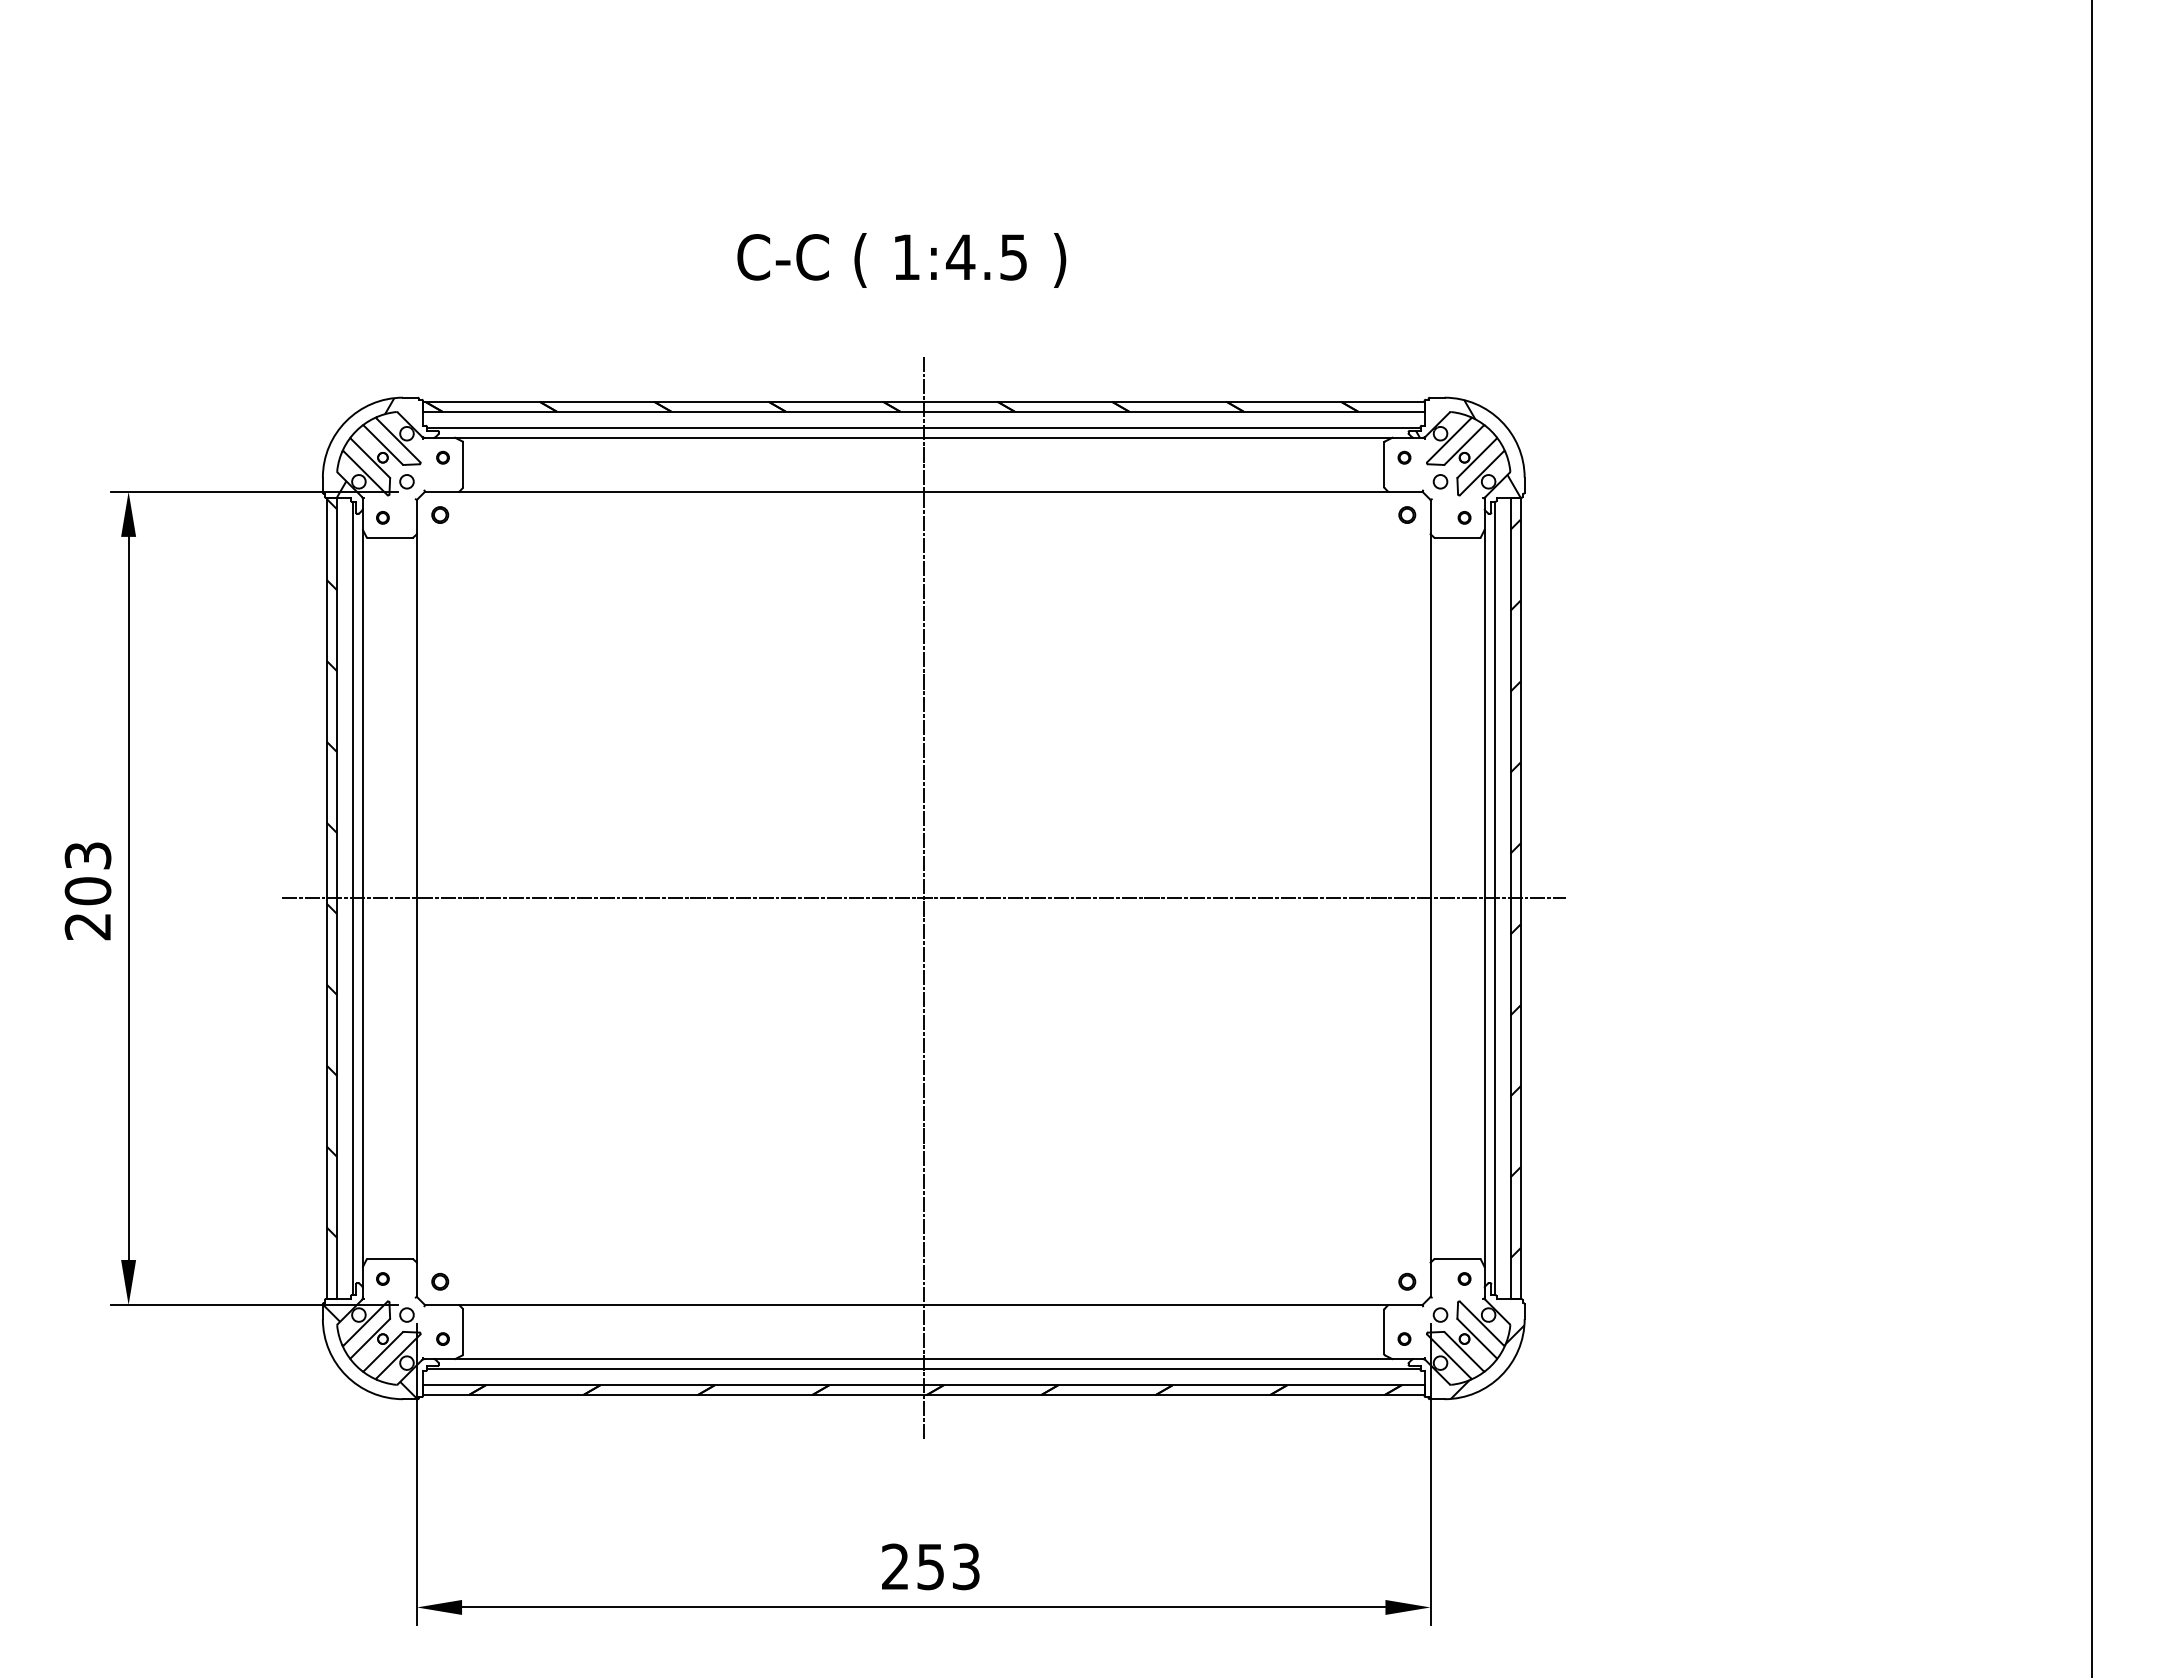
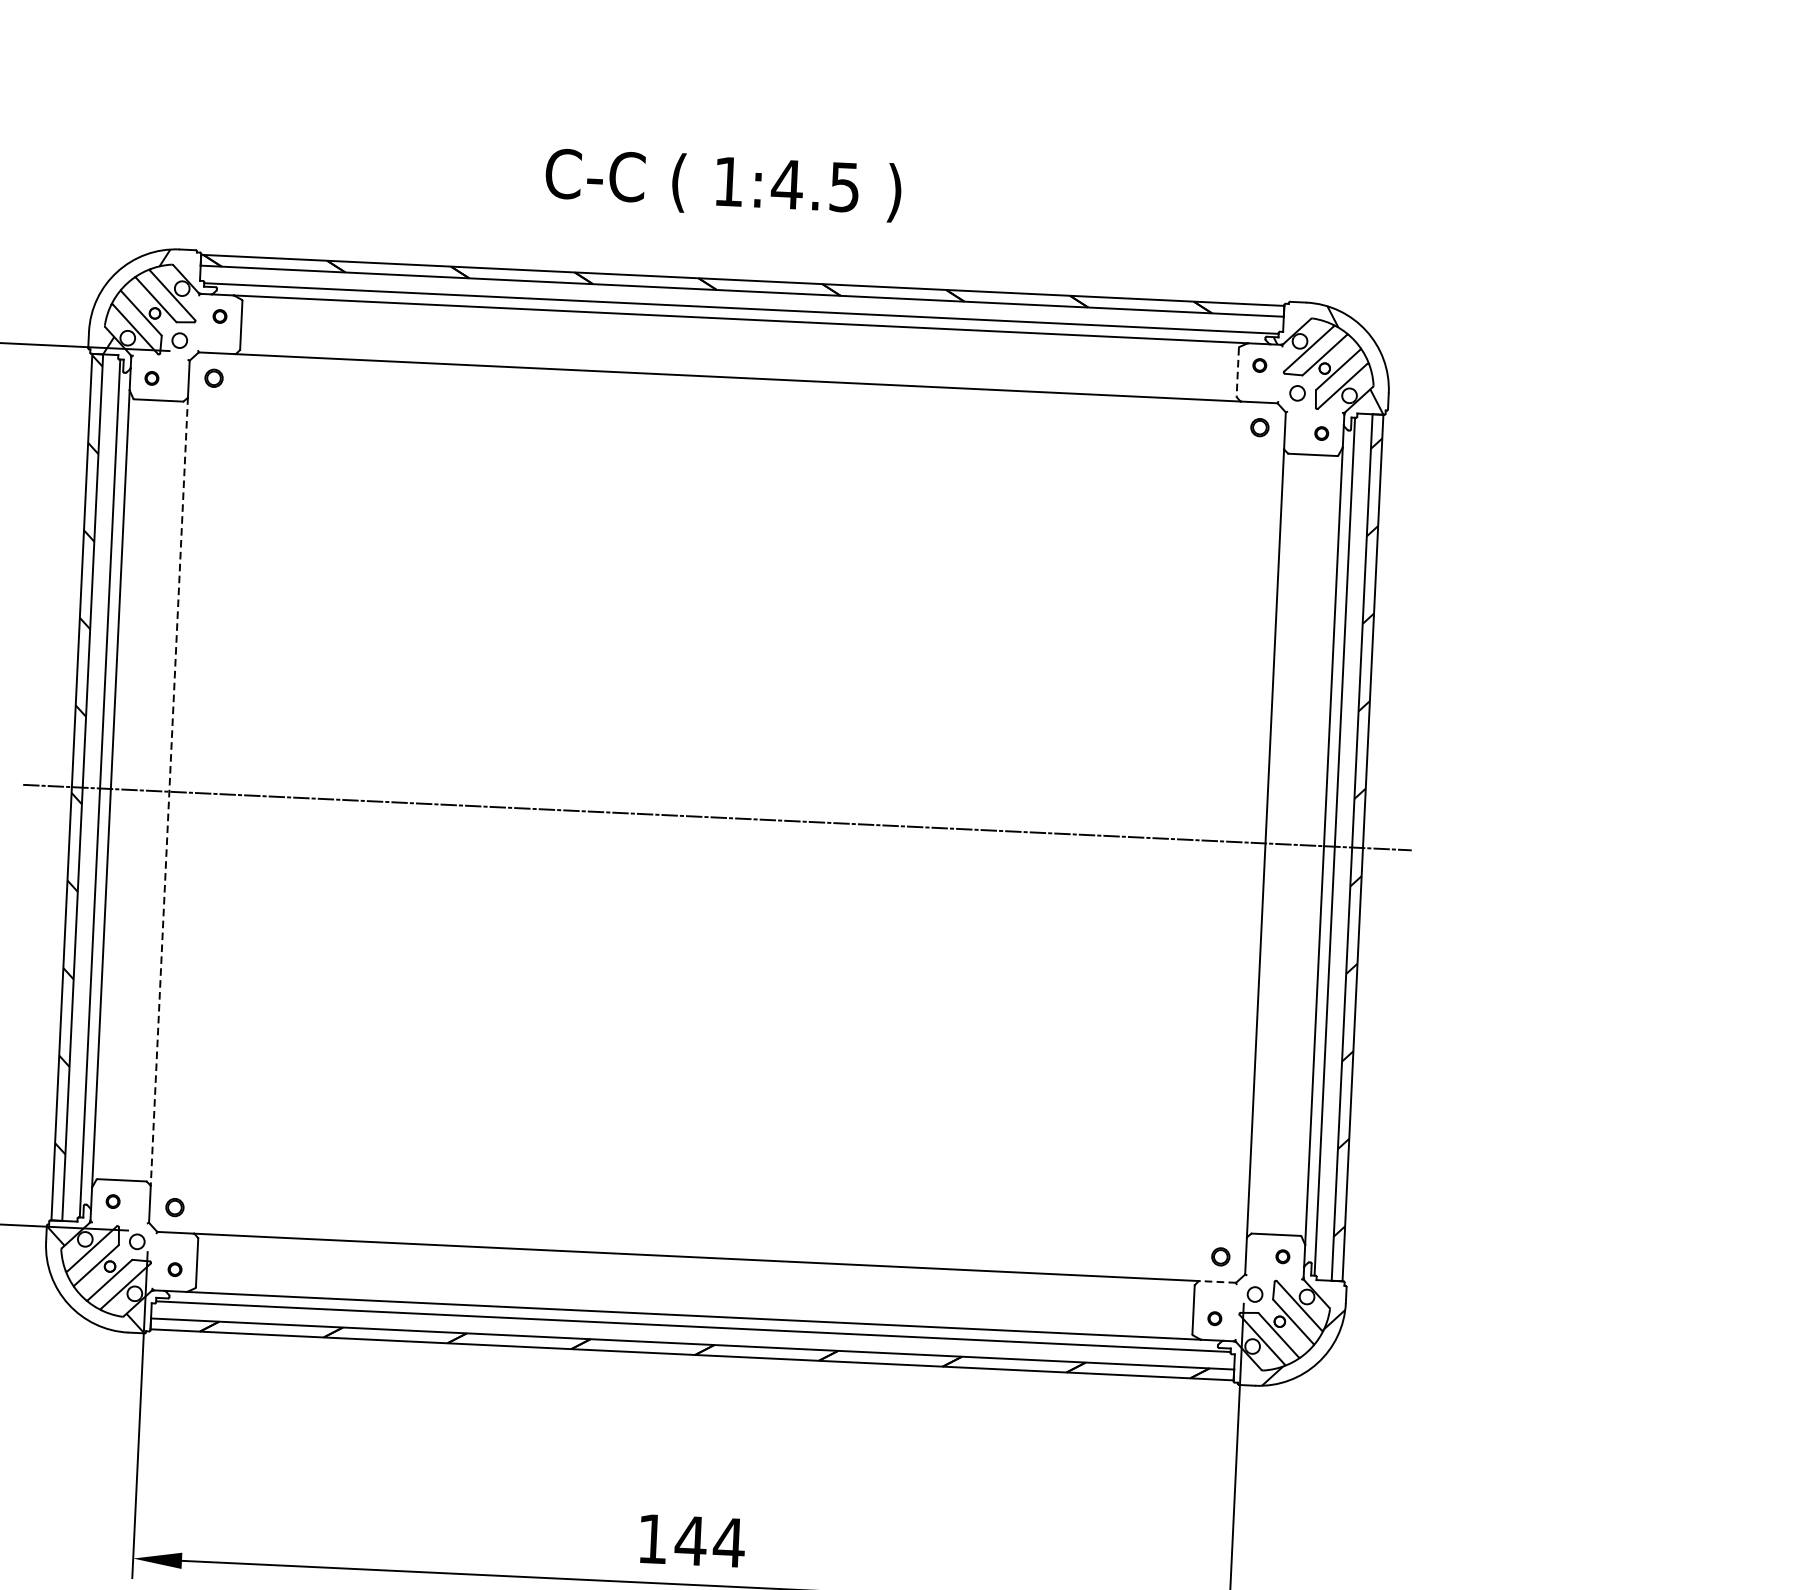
text: (901, 260) -> (723, 184), moved
line: (1384, 465) -> (1237, 372), solid -> dashed
line: (417, 898) -> (169, 791), solid -> dashed
line: (923, 898) -> (717, 817), removed
line: (1405, 1305) -> (1217, 1282), solid -> dashed
text: (931, 1566) -> (691, 1540), 253 -> 144

